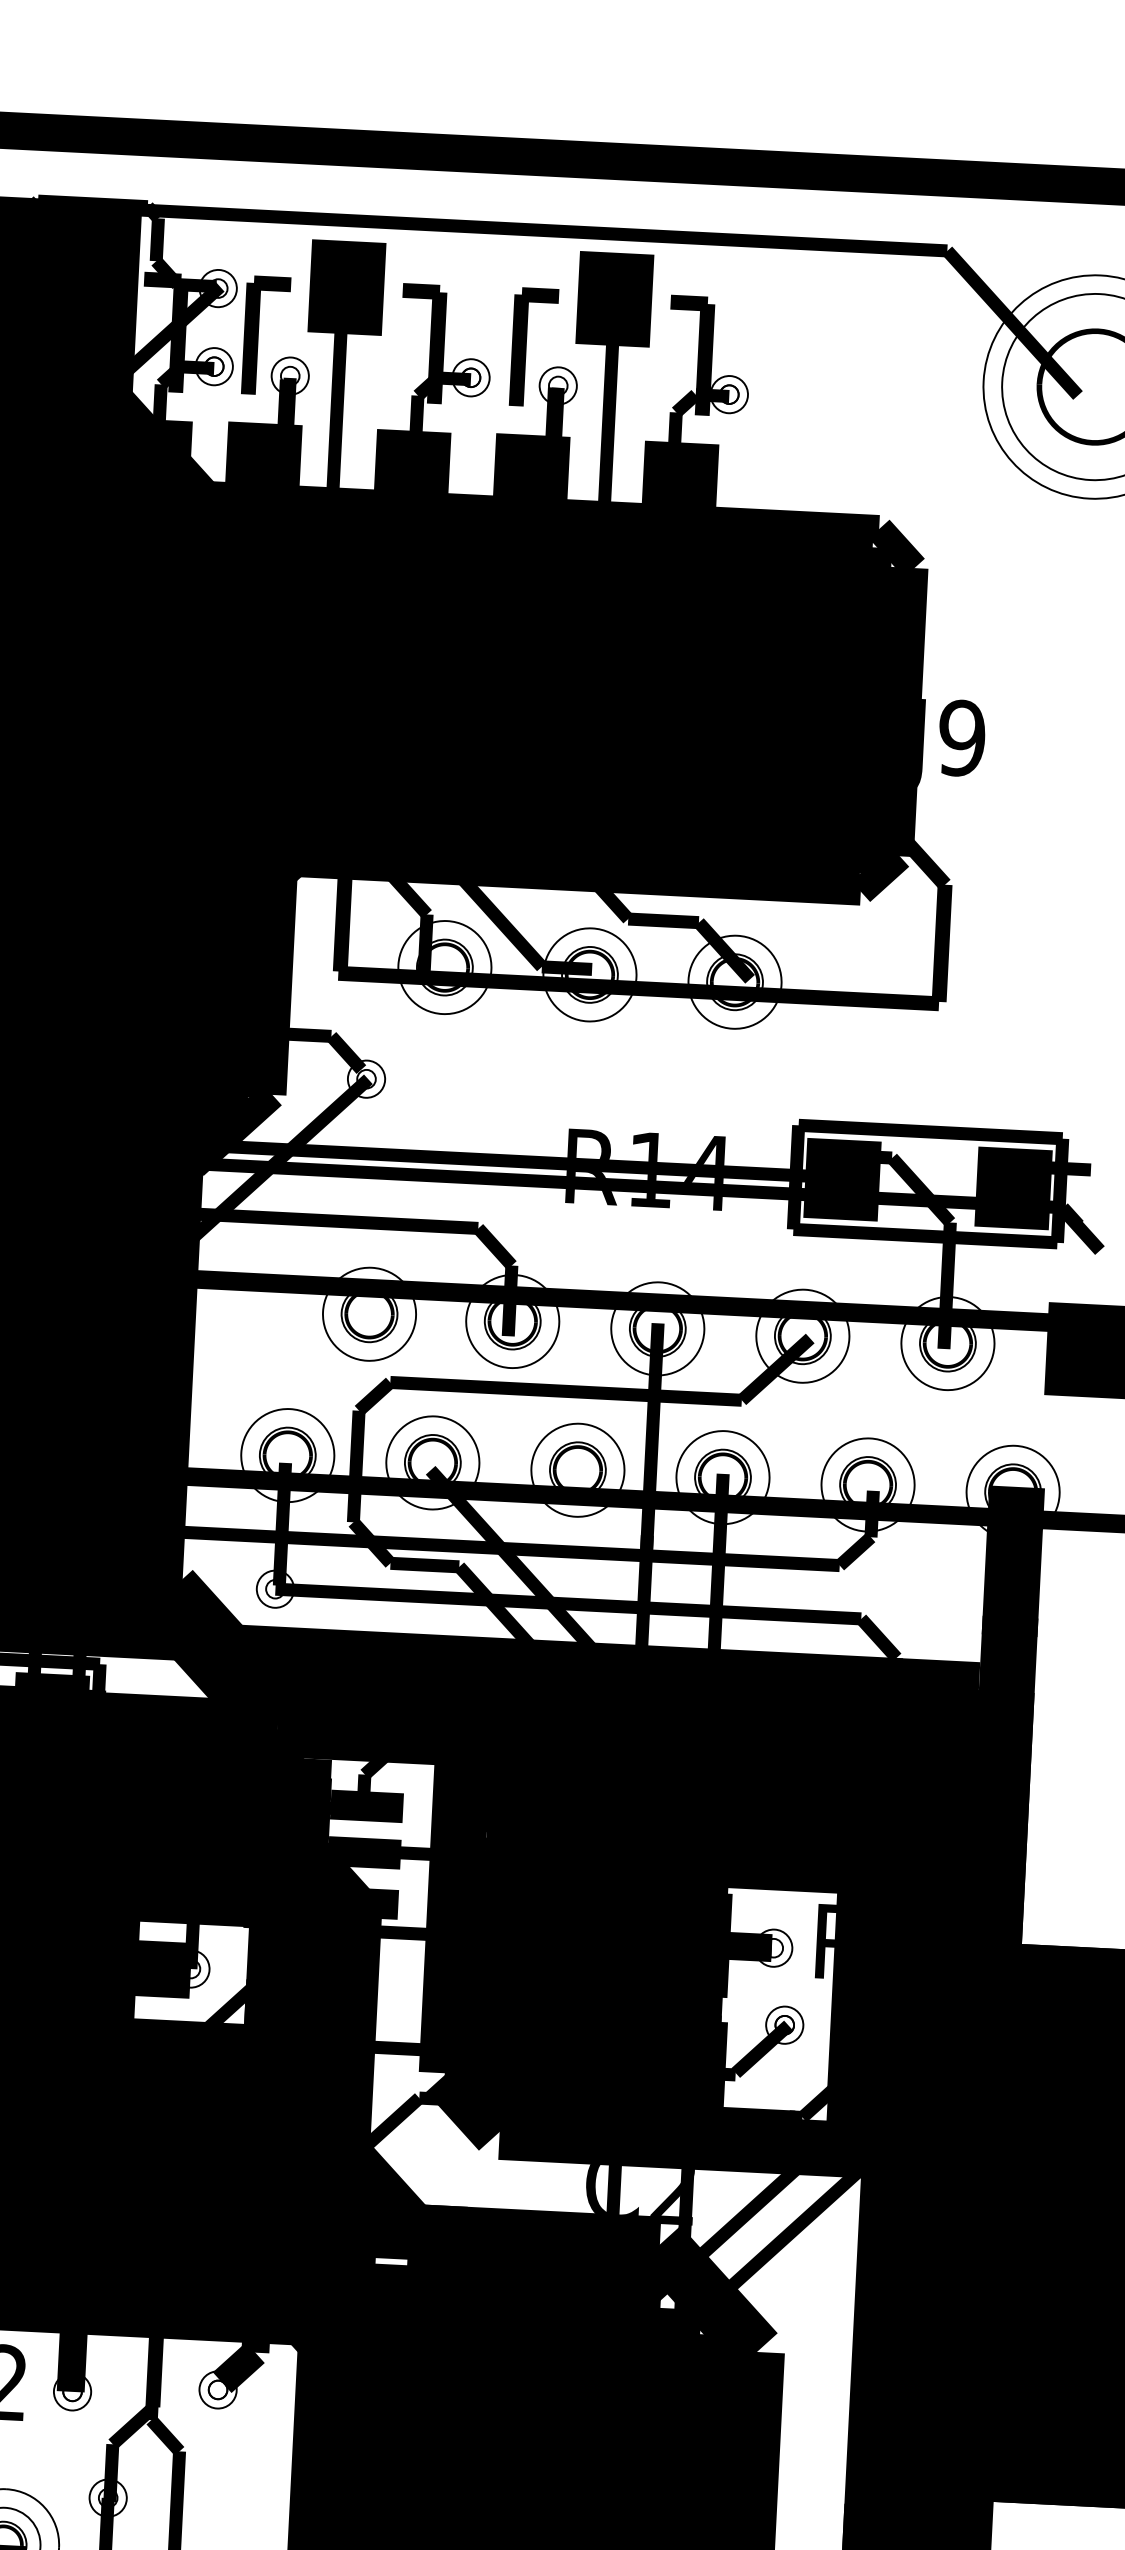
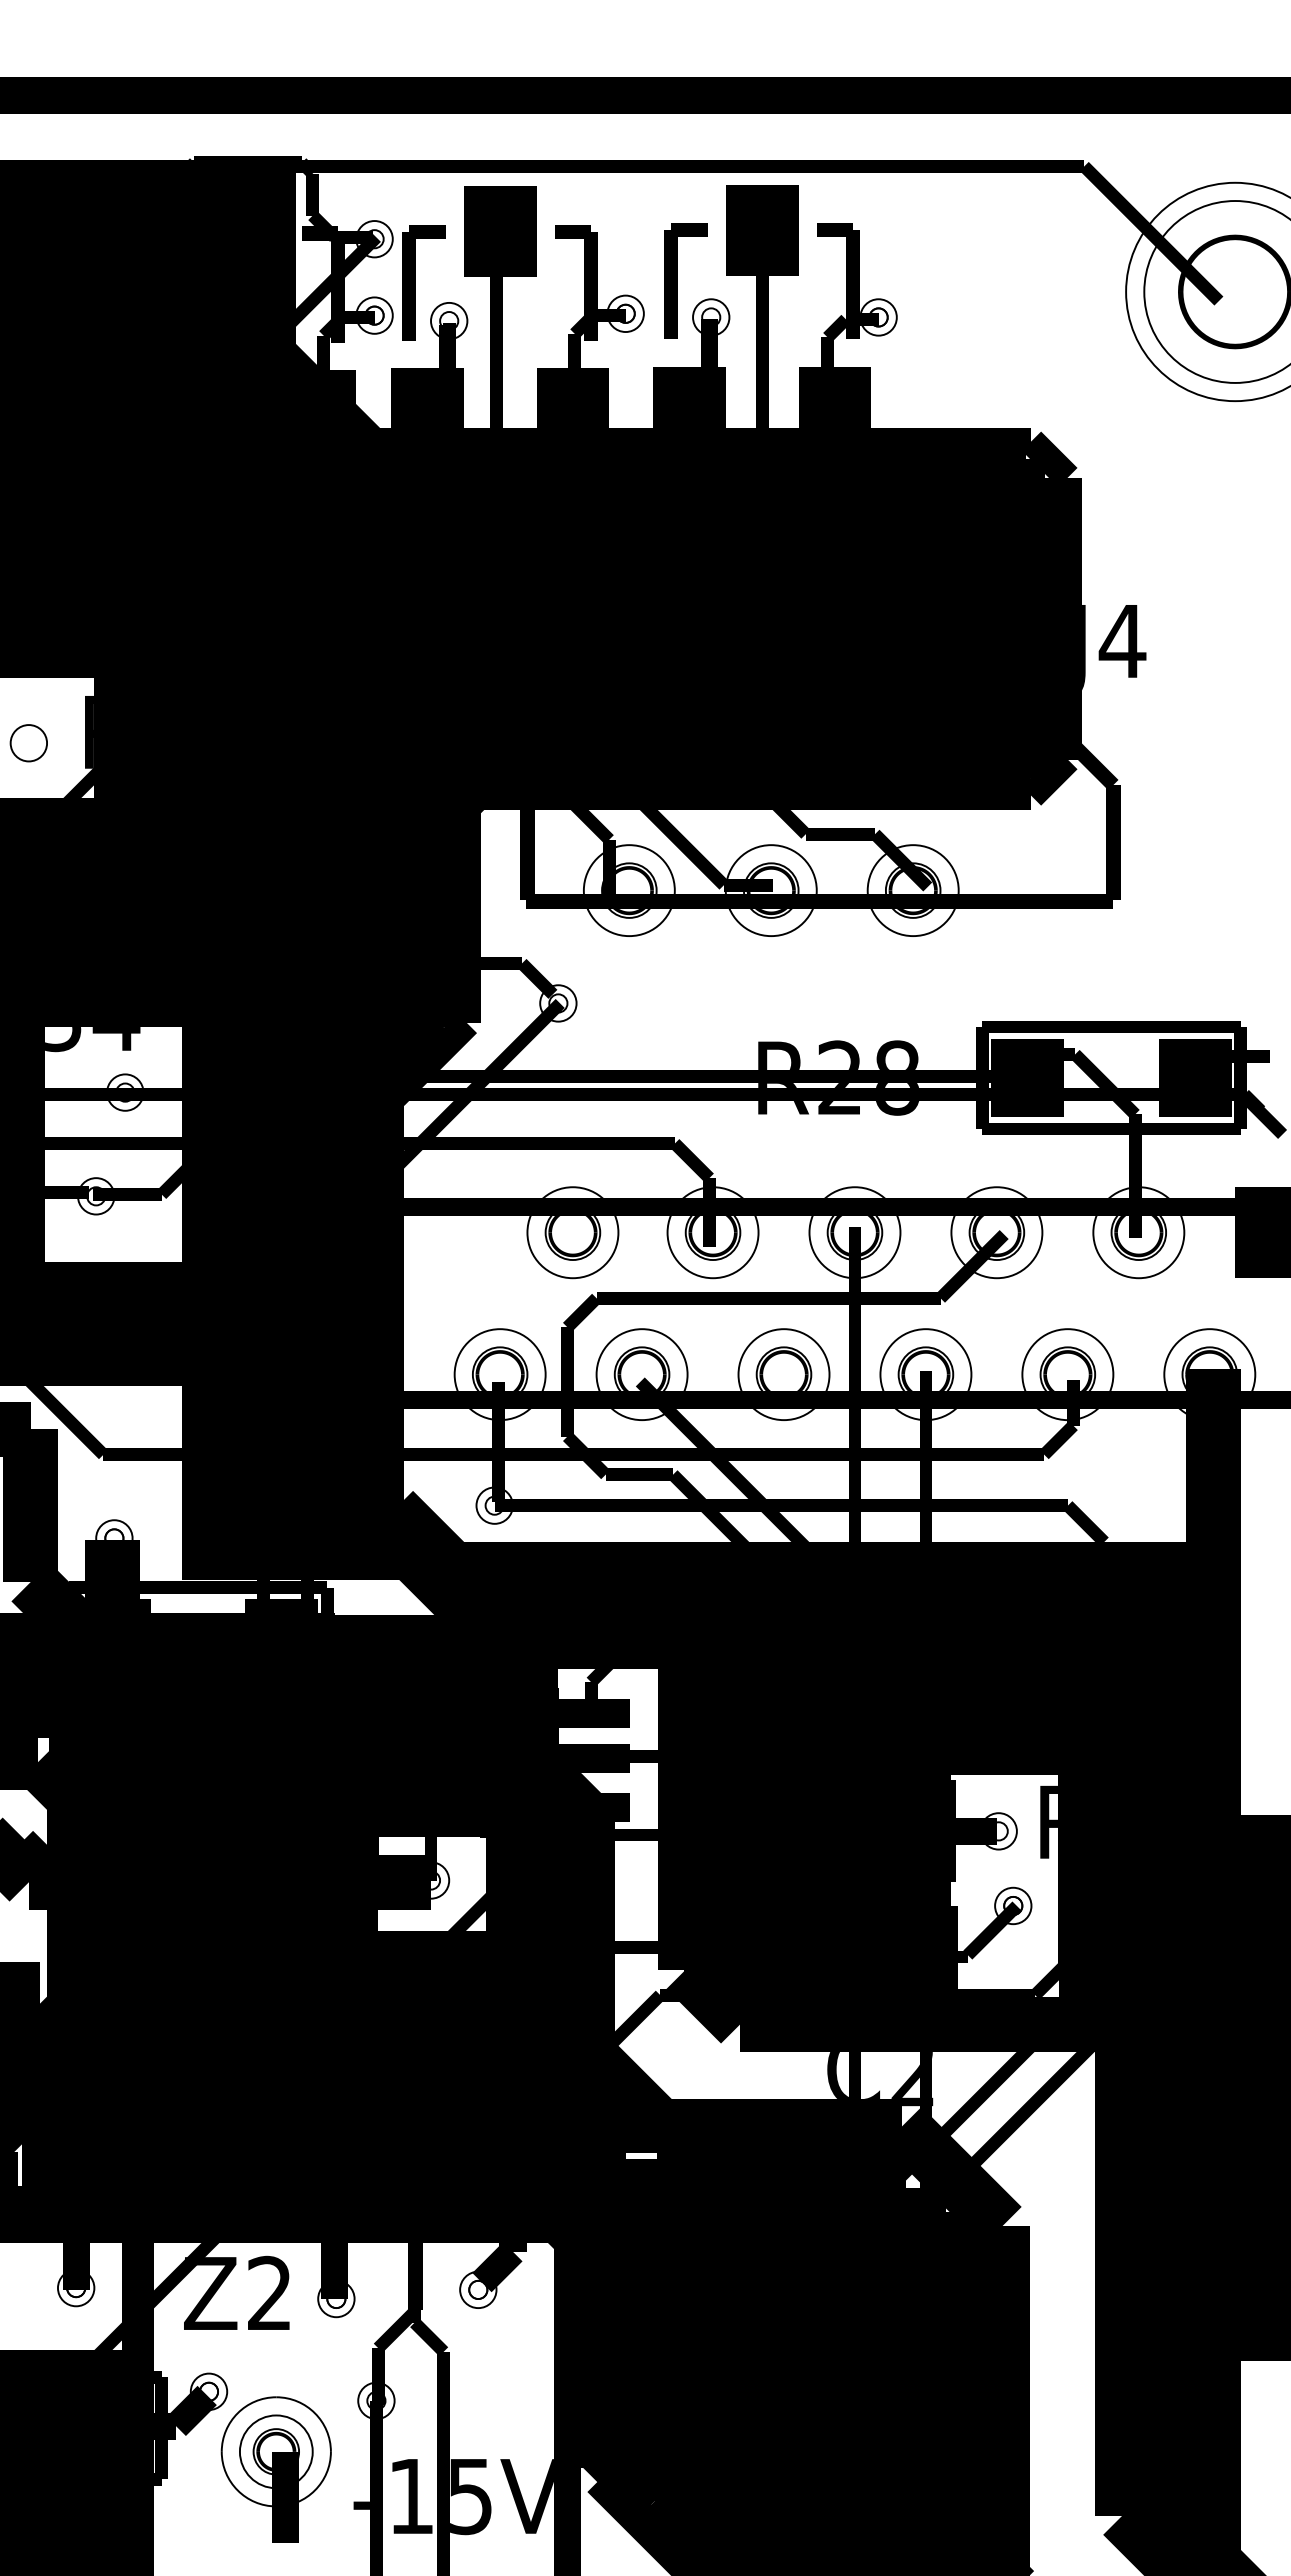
text: (961, 738) -> (1122, 641), J9 -> J4
text: (679, 1170) -> (868, 1077), R14 -> R28

